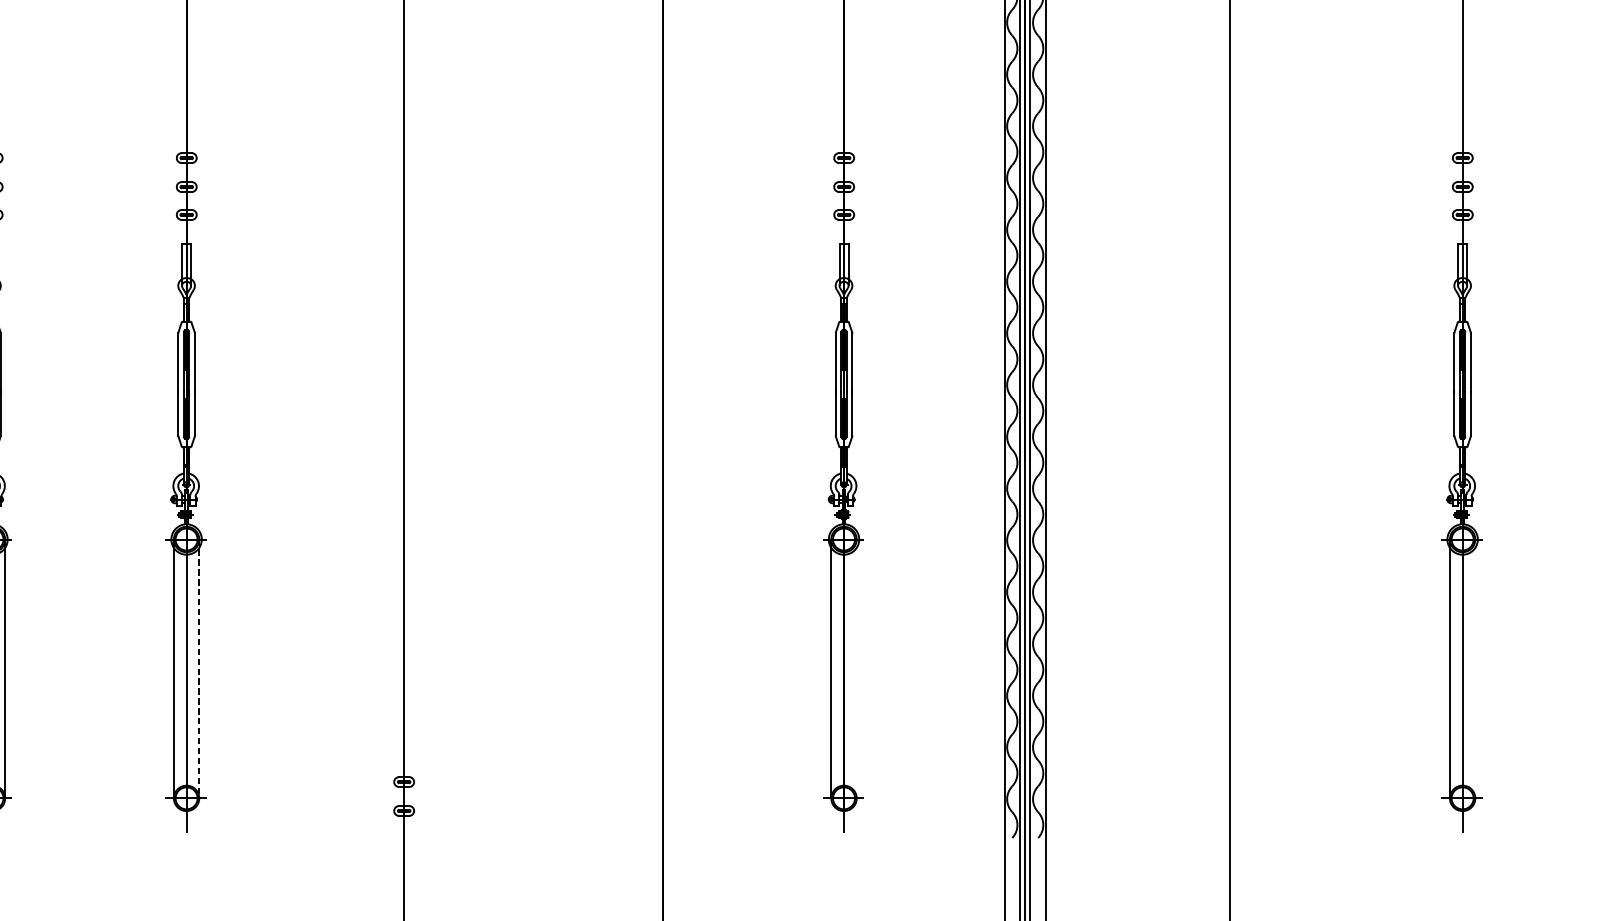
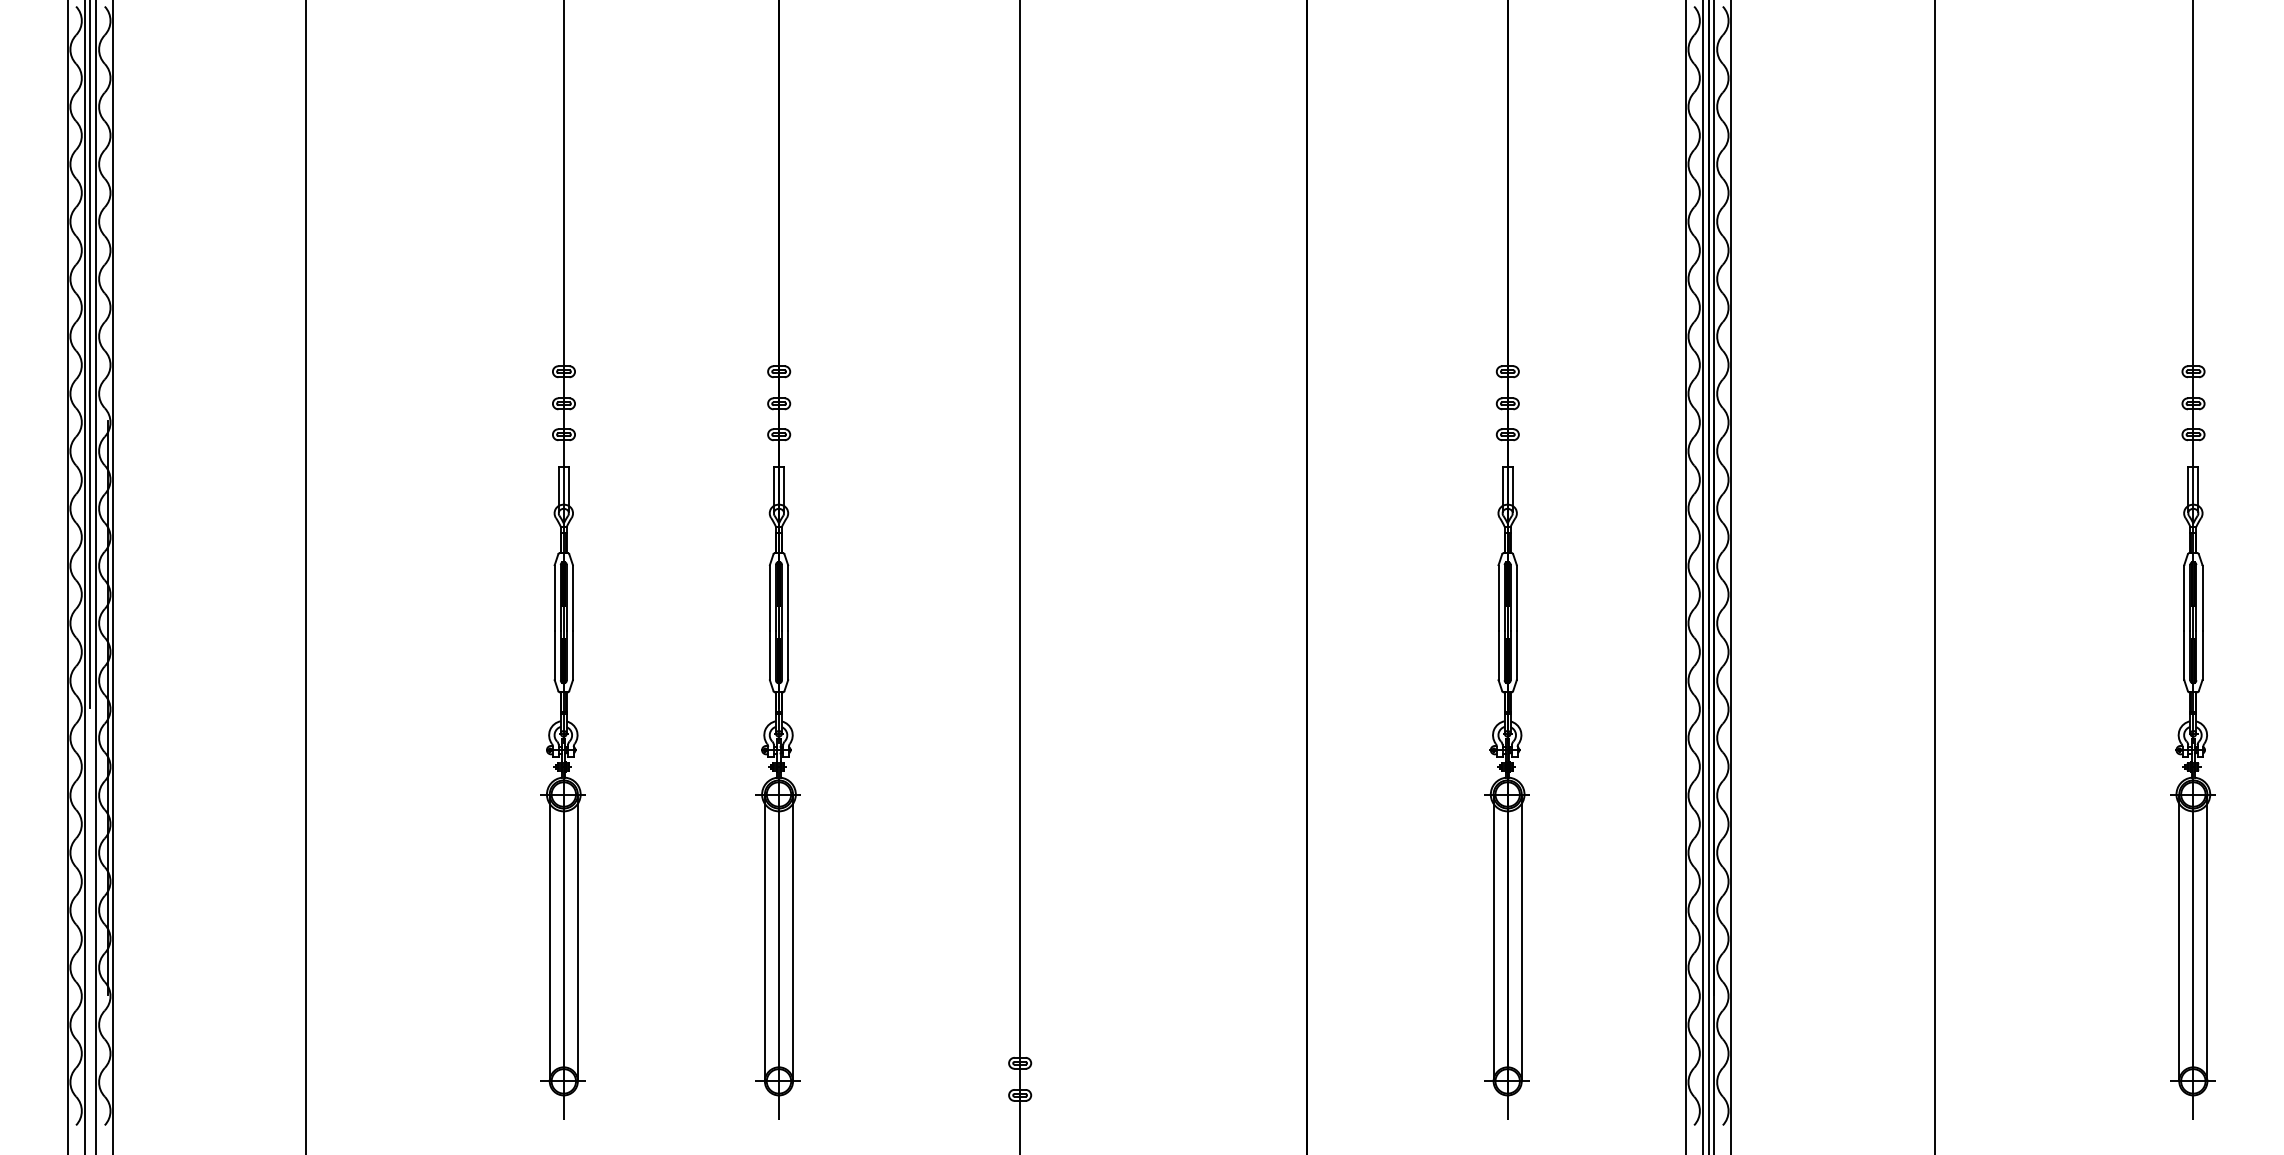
line: (856, 668) -> (1521, 937), added
line: (1475, 668) -> (2207, 937), added
line: (199, 669) -> (793, 938), dashed -> solid

